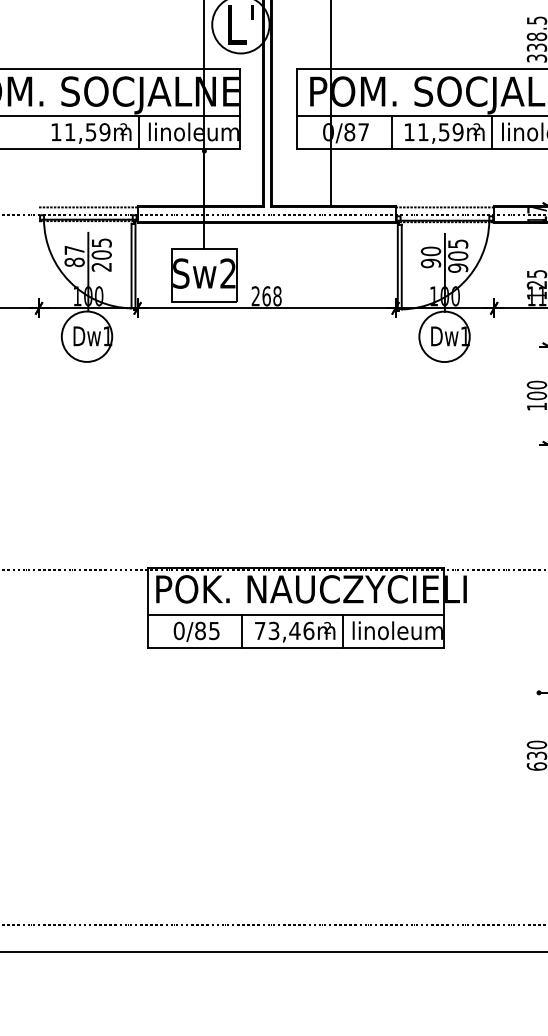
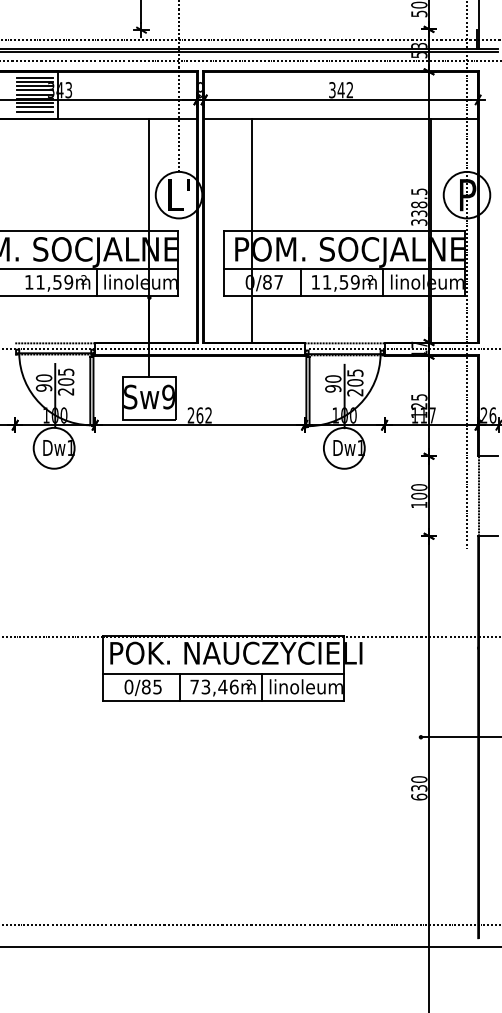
text: (73, 255) -> (43, 382), 87 -> 90
text: (458, 267) -> (355, 392), 905 -> 205
text: (227, 272) -> (168, 396), Sw2 -> Sw9
text: (277, 296) -> (208, 415), 268 -> 262

